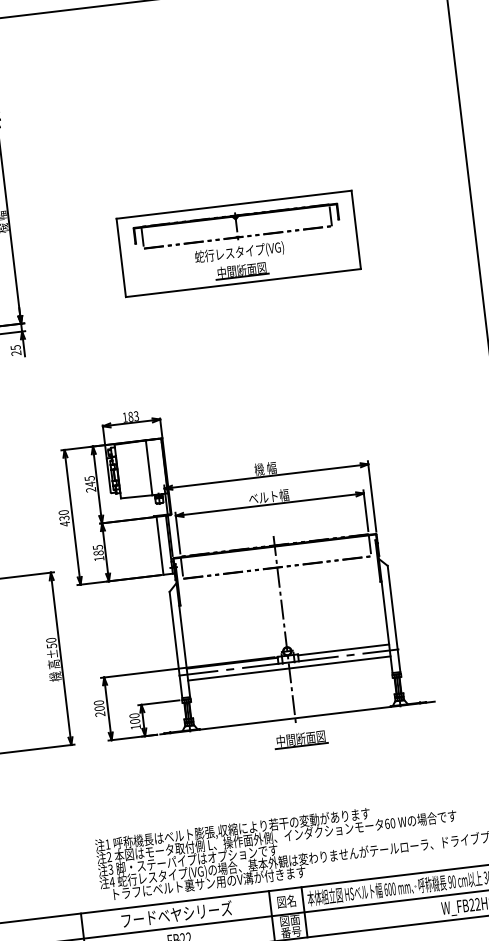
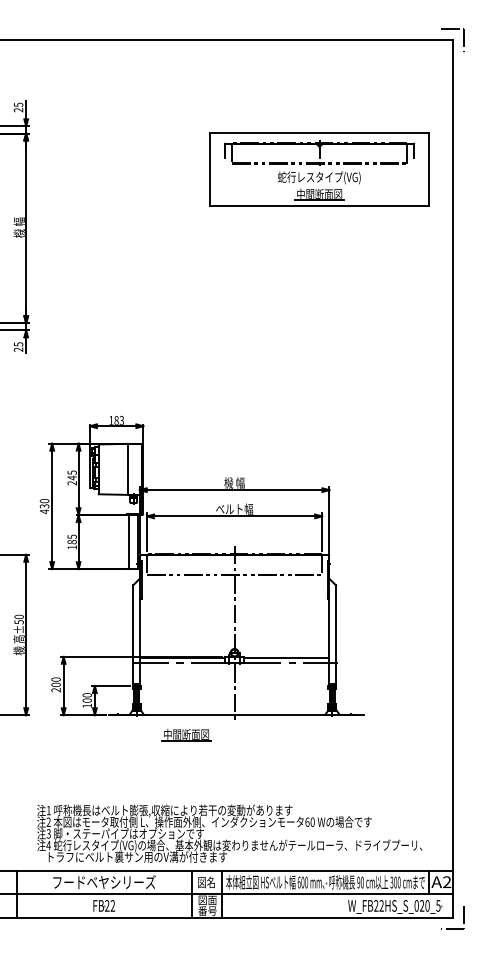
part: (238, 243) -> (319, 169), moved
line: (289, 668) -> (234, 668), removed
part: (301, 739) -> (186, 735), moved

